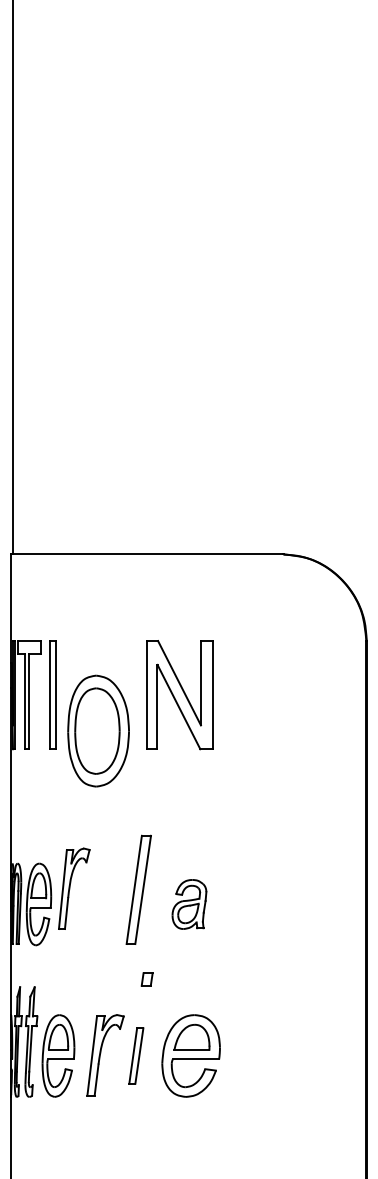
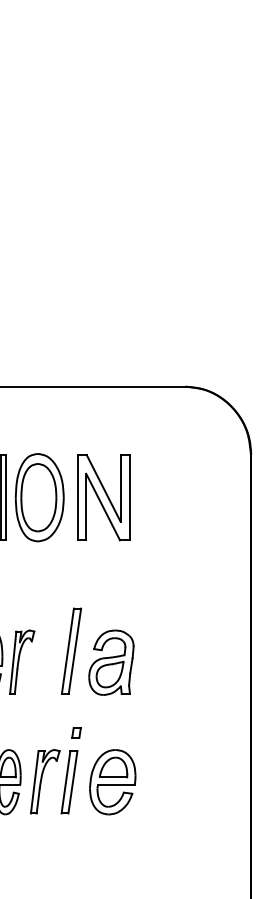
part: (98, 730) -> (39, 497), moved
part: (74, 888) -> (22, 661), moved
part: (189, 904) -> (111, 662), size x1.67
part: (146, 979) -> (75, 732), moved
part: (136, 1055) -> (69, 781), size x1.43

